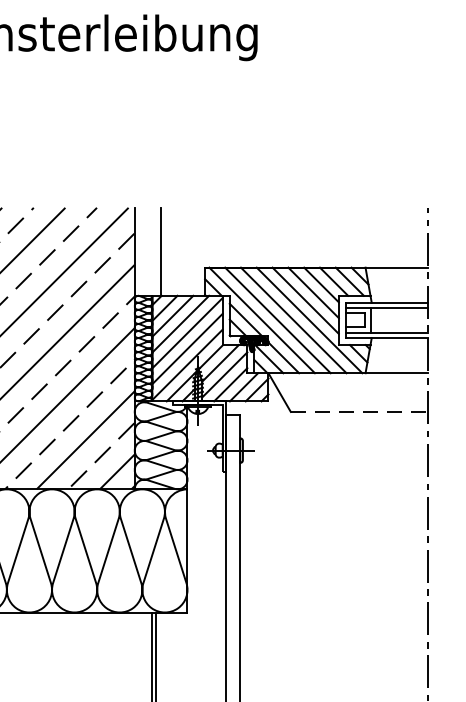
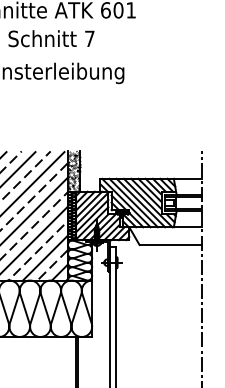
hatch: (146, 251) -> (73, 171), added
line: (360, 413) -> (171, 245), dashed -> solid

